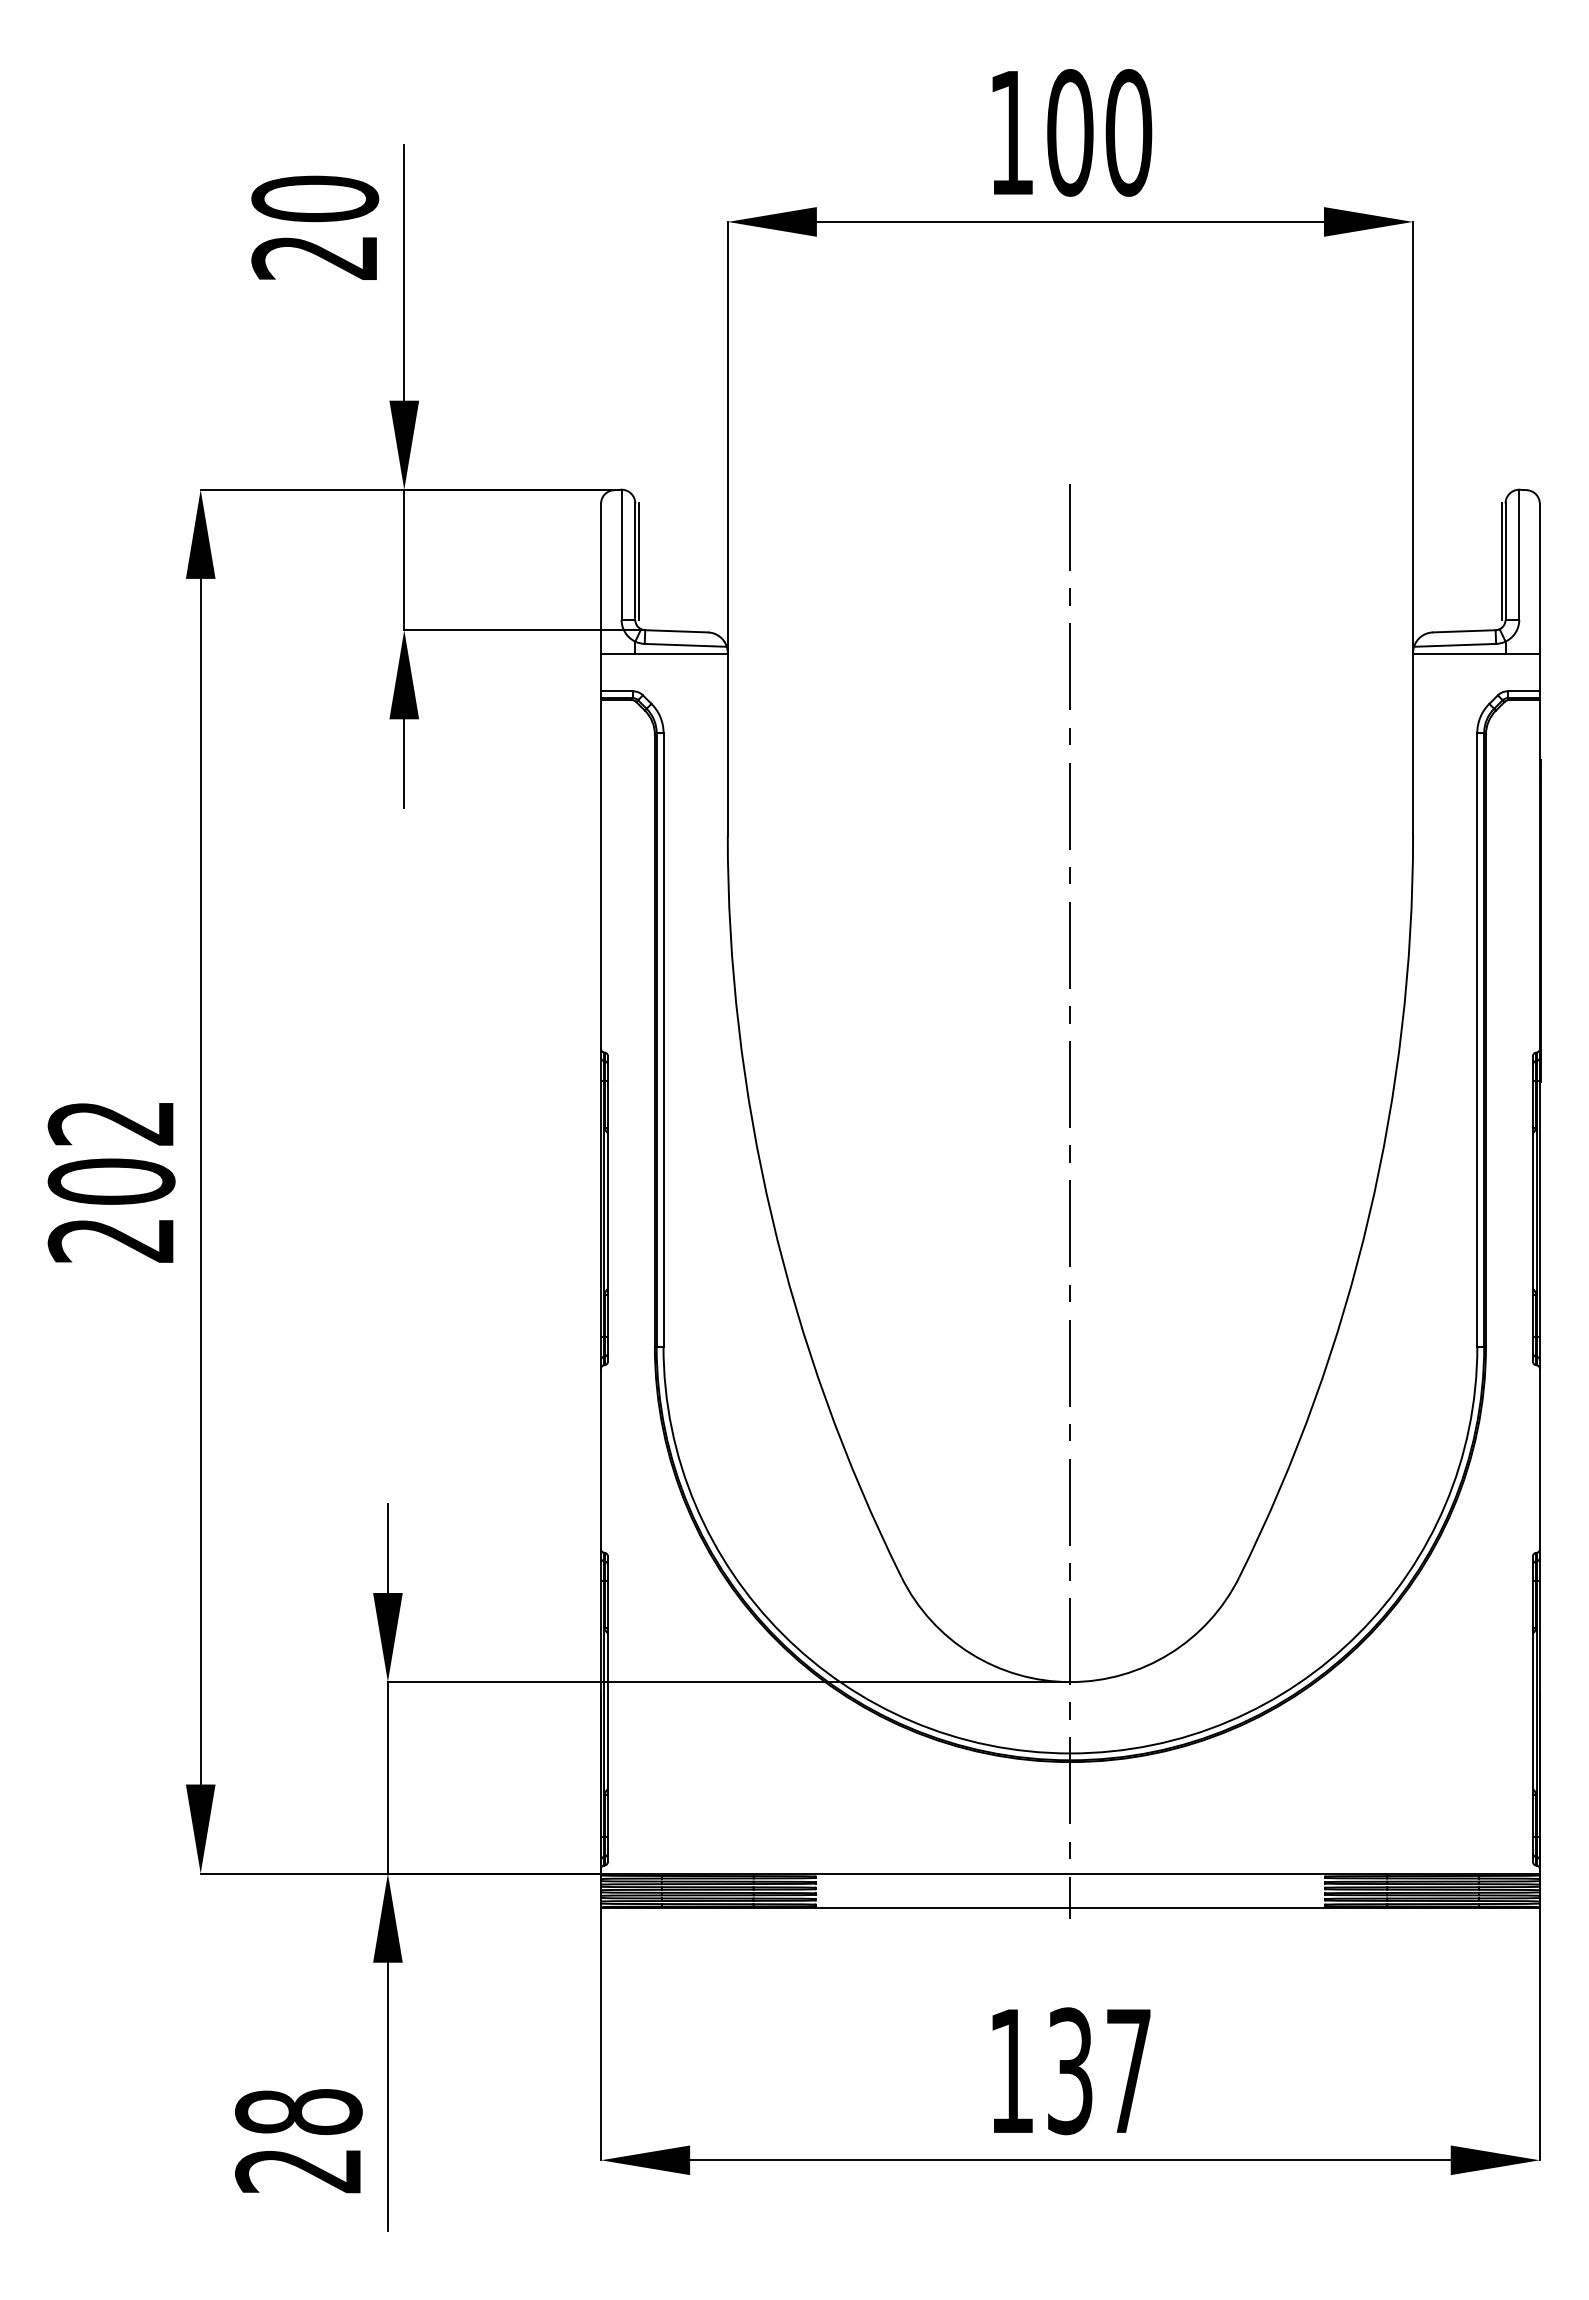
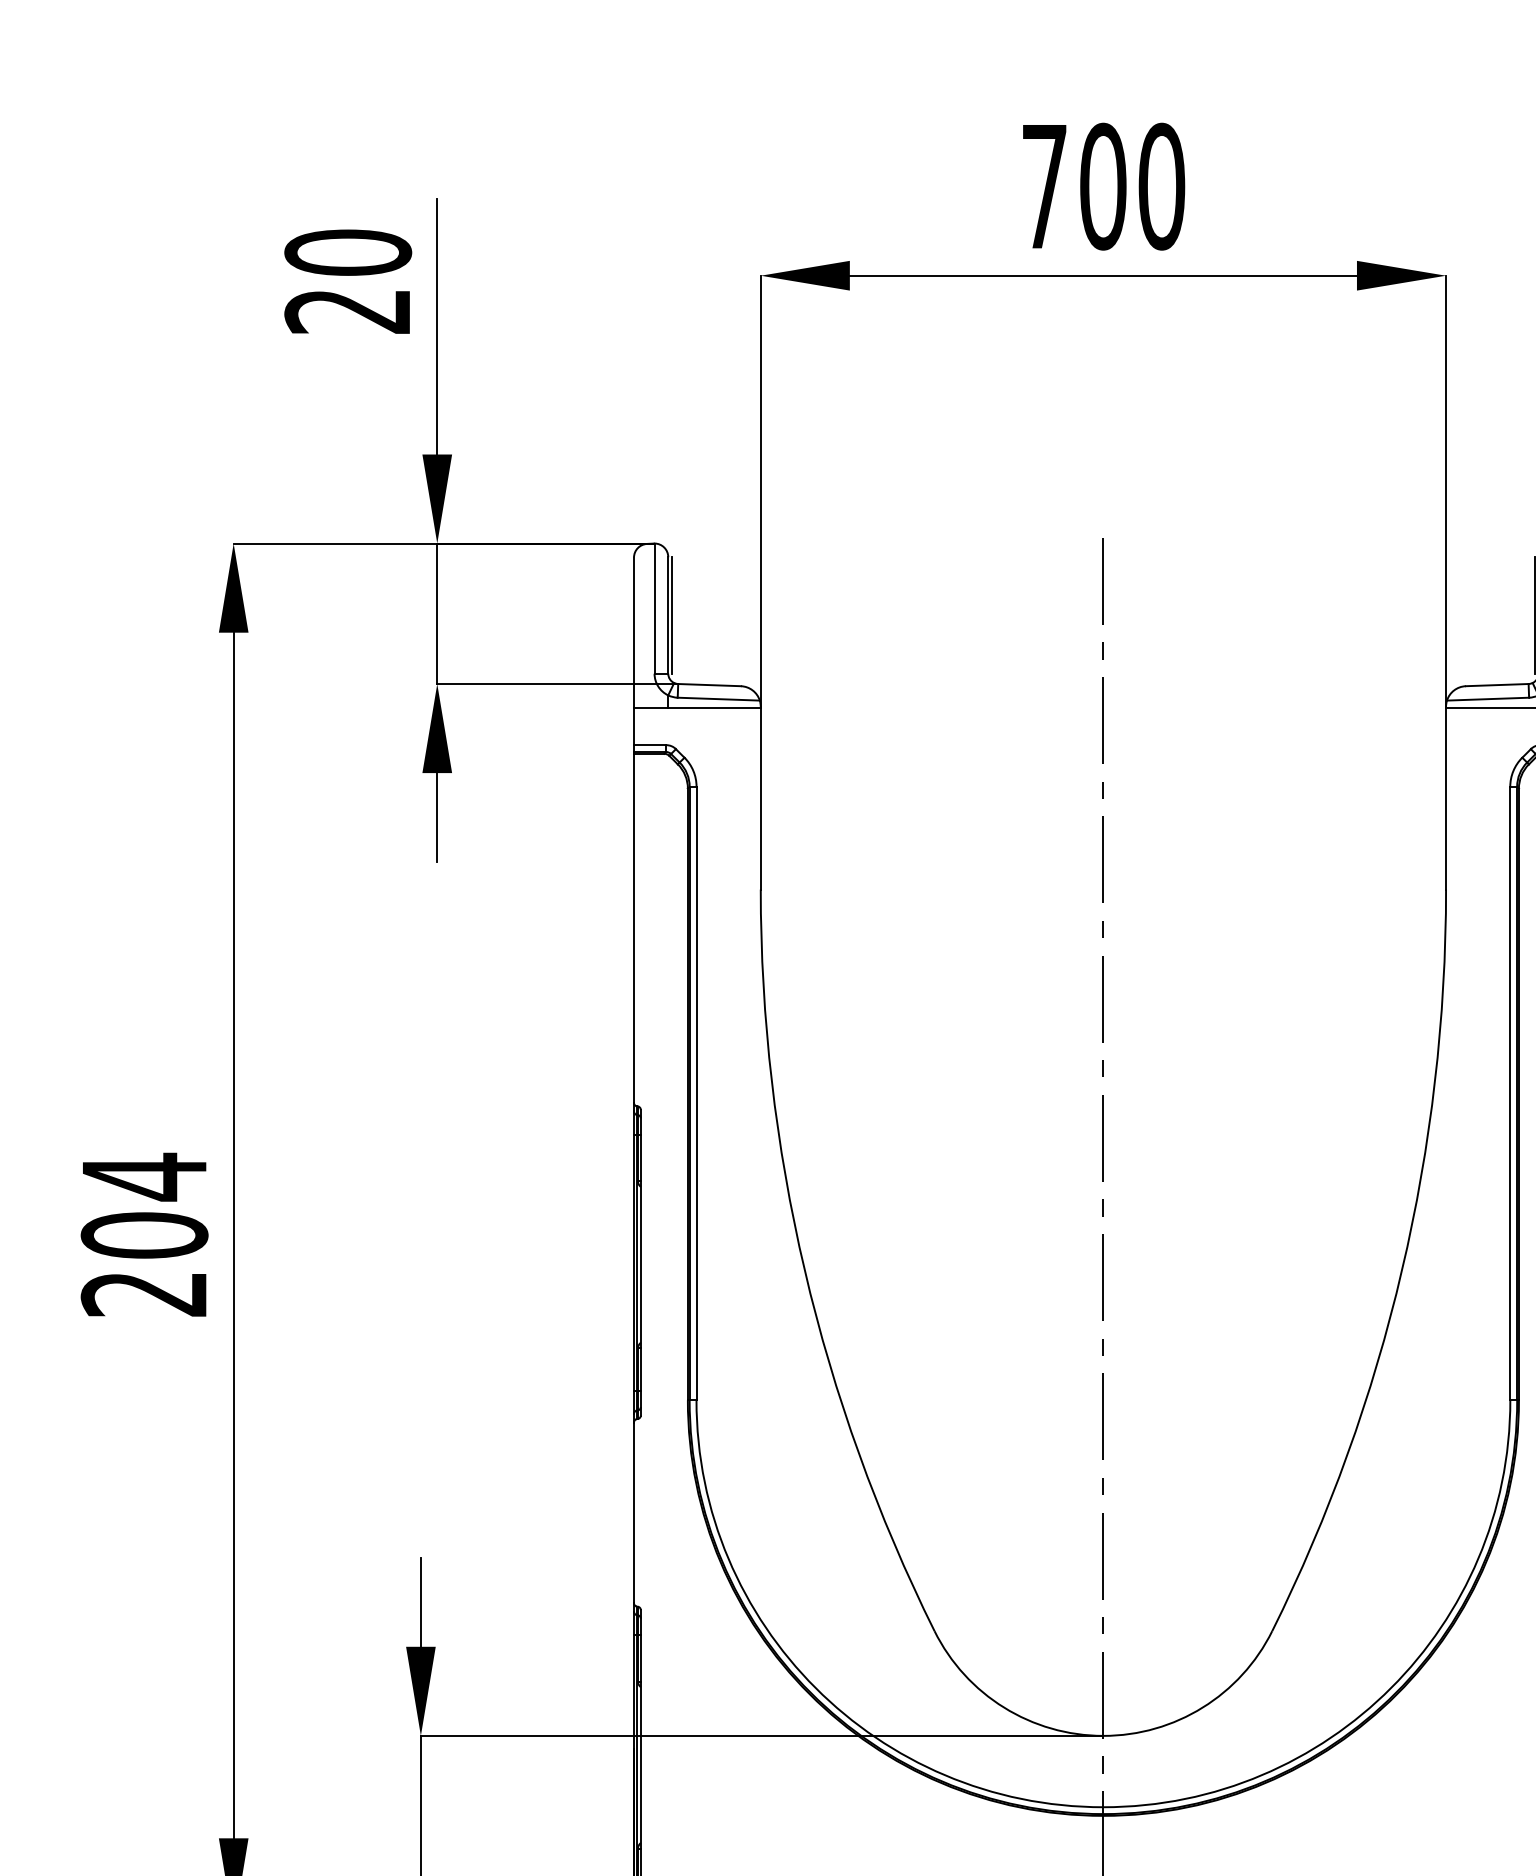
text: (1011, 132) -> (1044, 186), 100 -> 700
text: (110, 1123) -> (143, 1177), 202 -> 204

